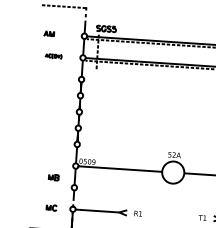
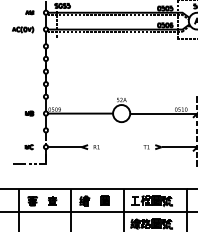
part: (49, 33) -> (29, 12), moved
part: (54, 55) -> (23, 29), size x1.67
part: (53, 177) -> (29, 113), moved

